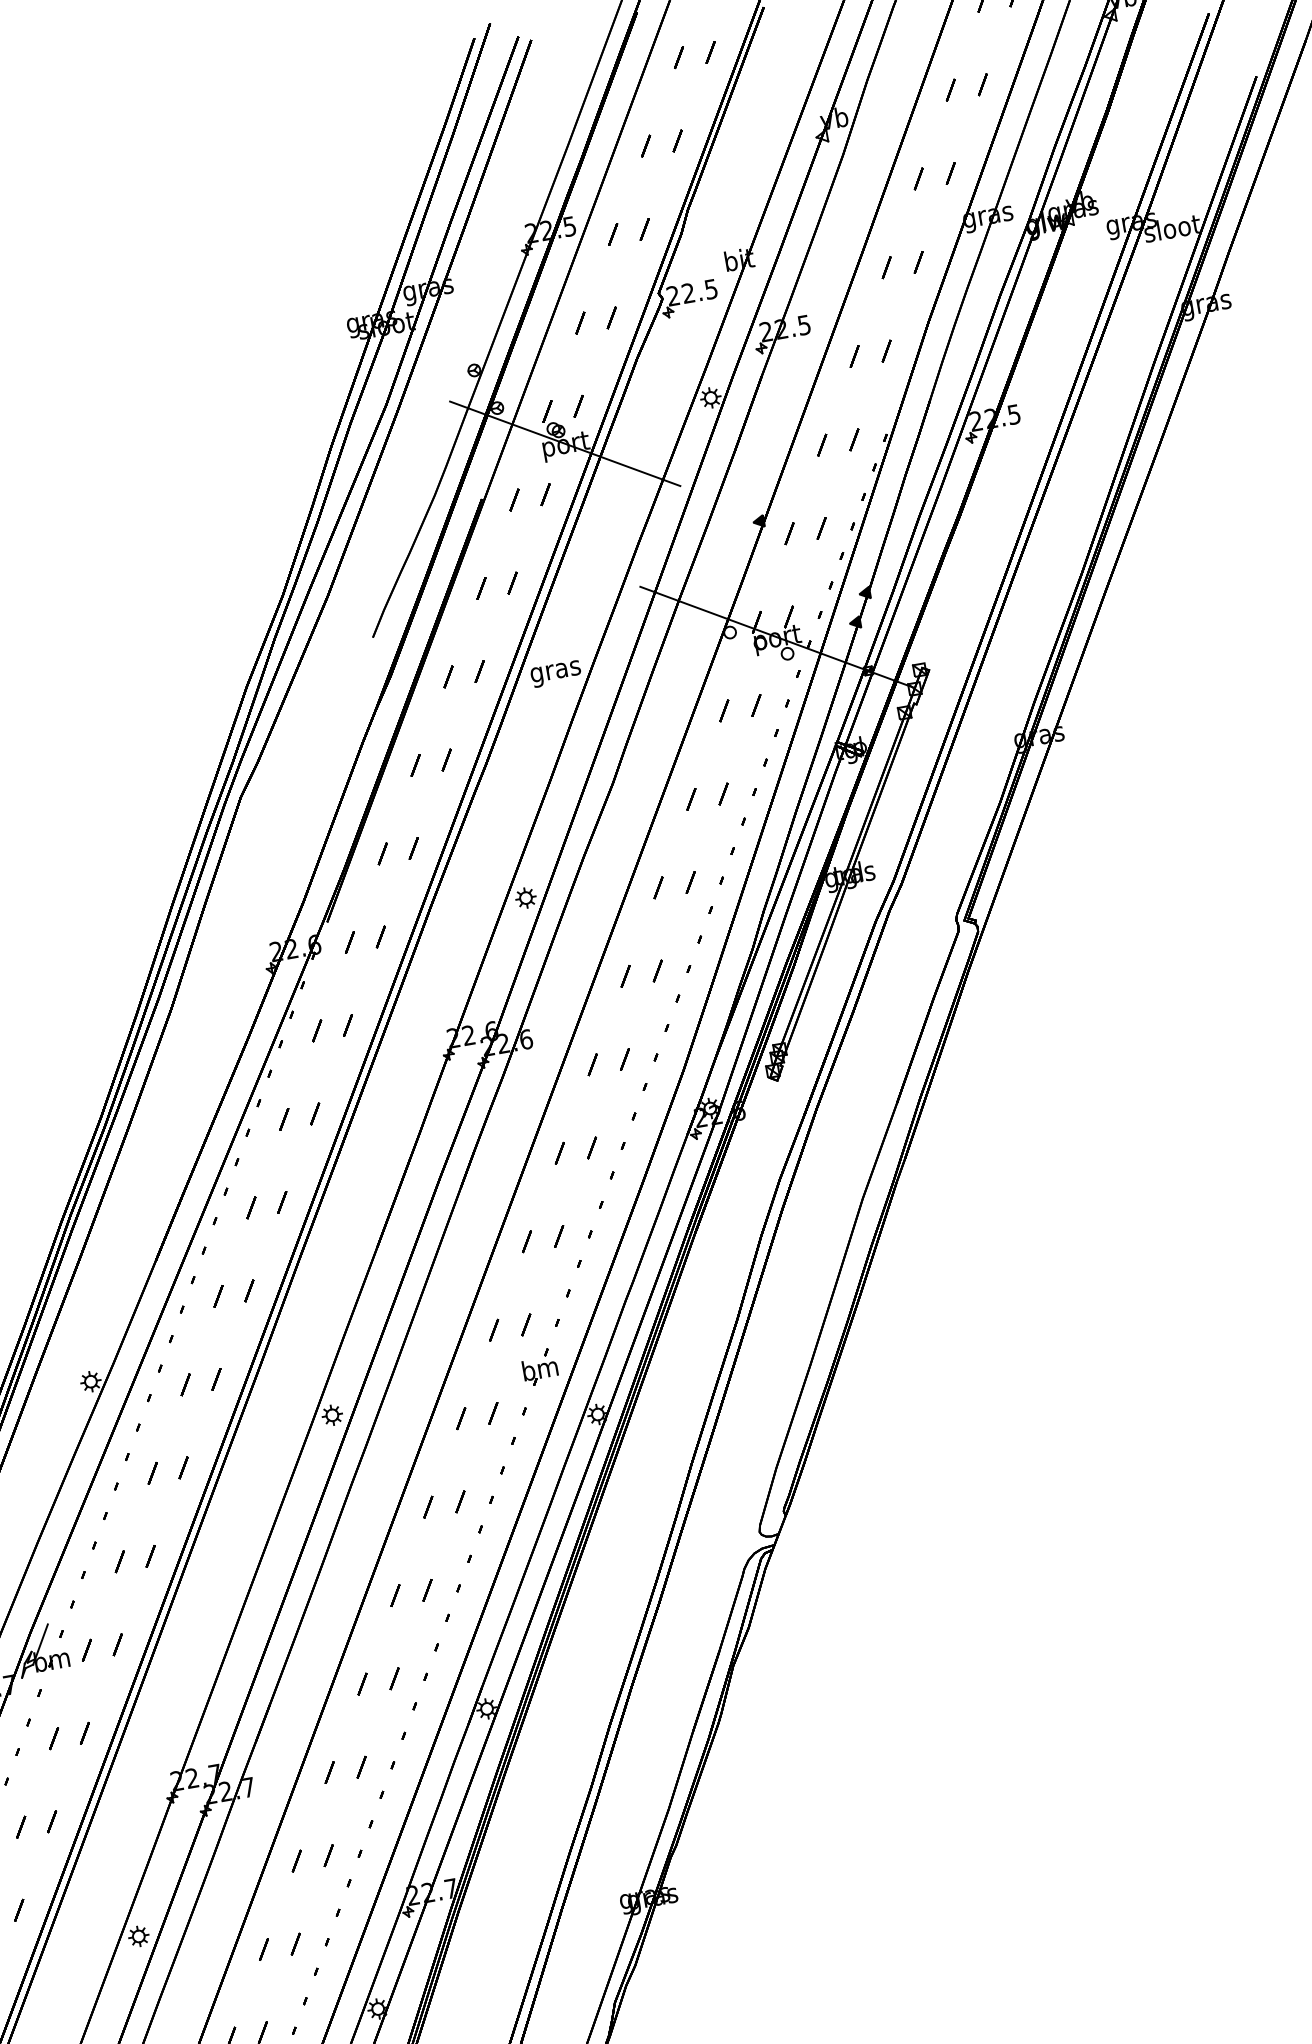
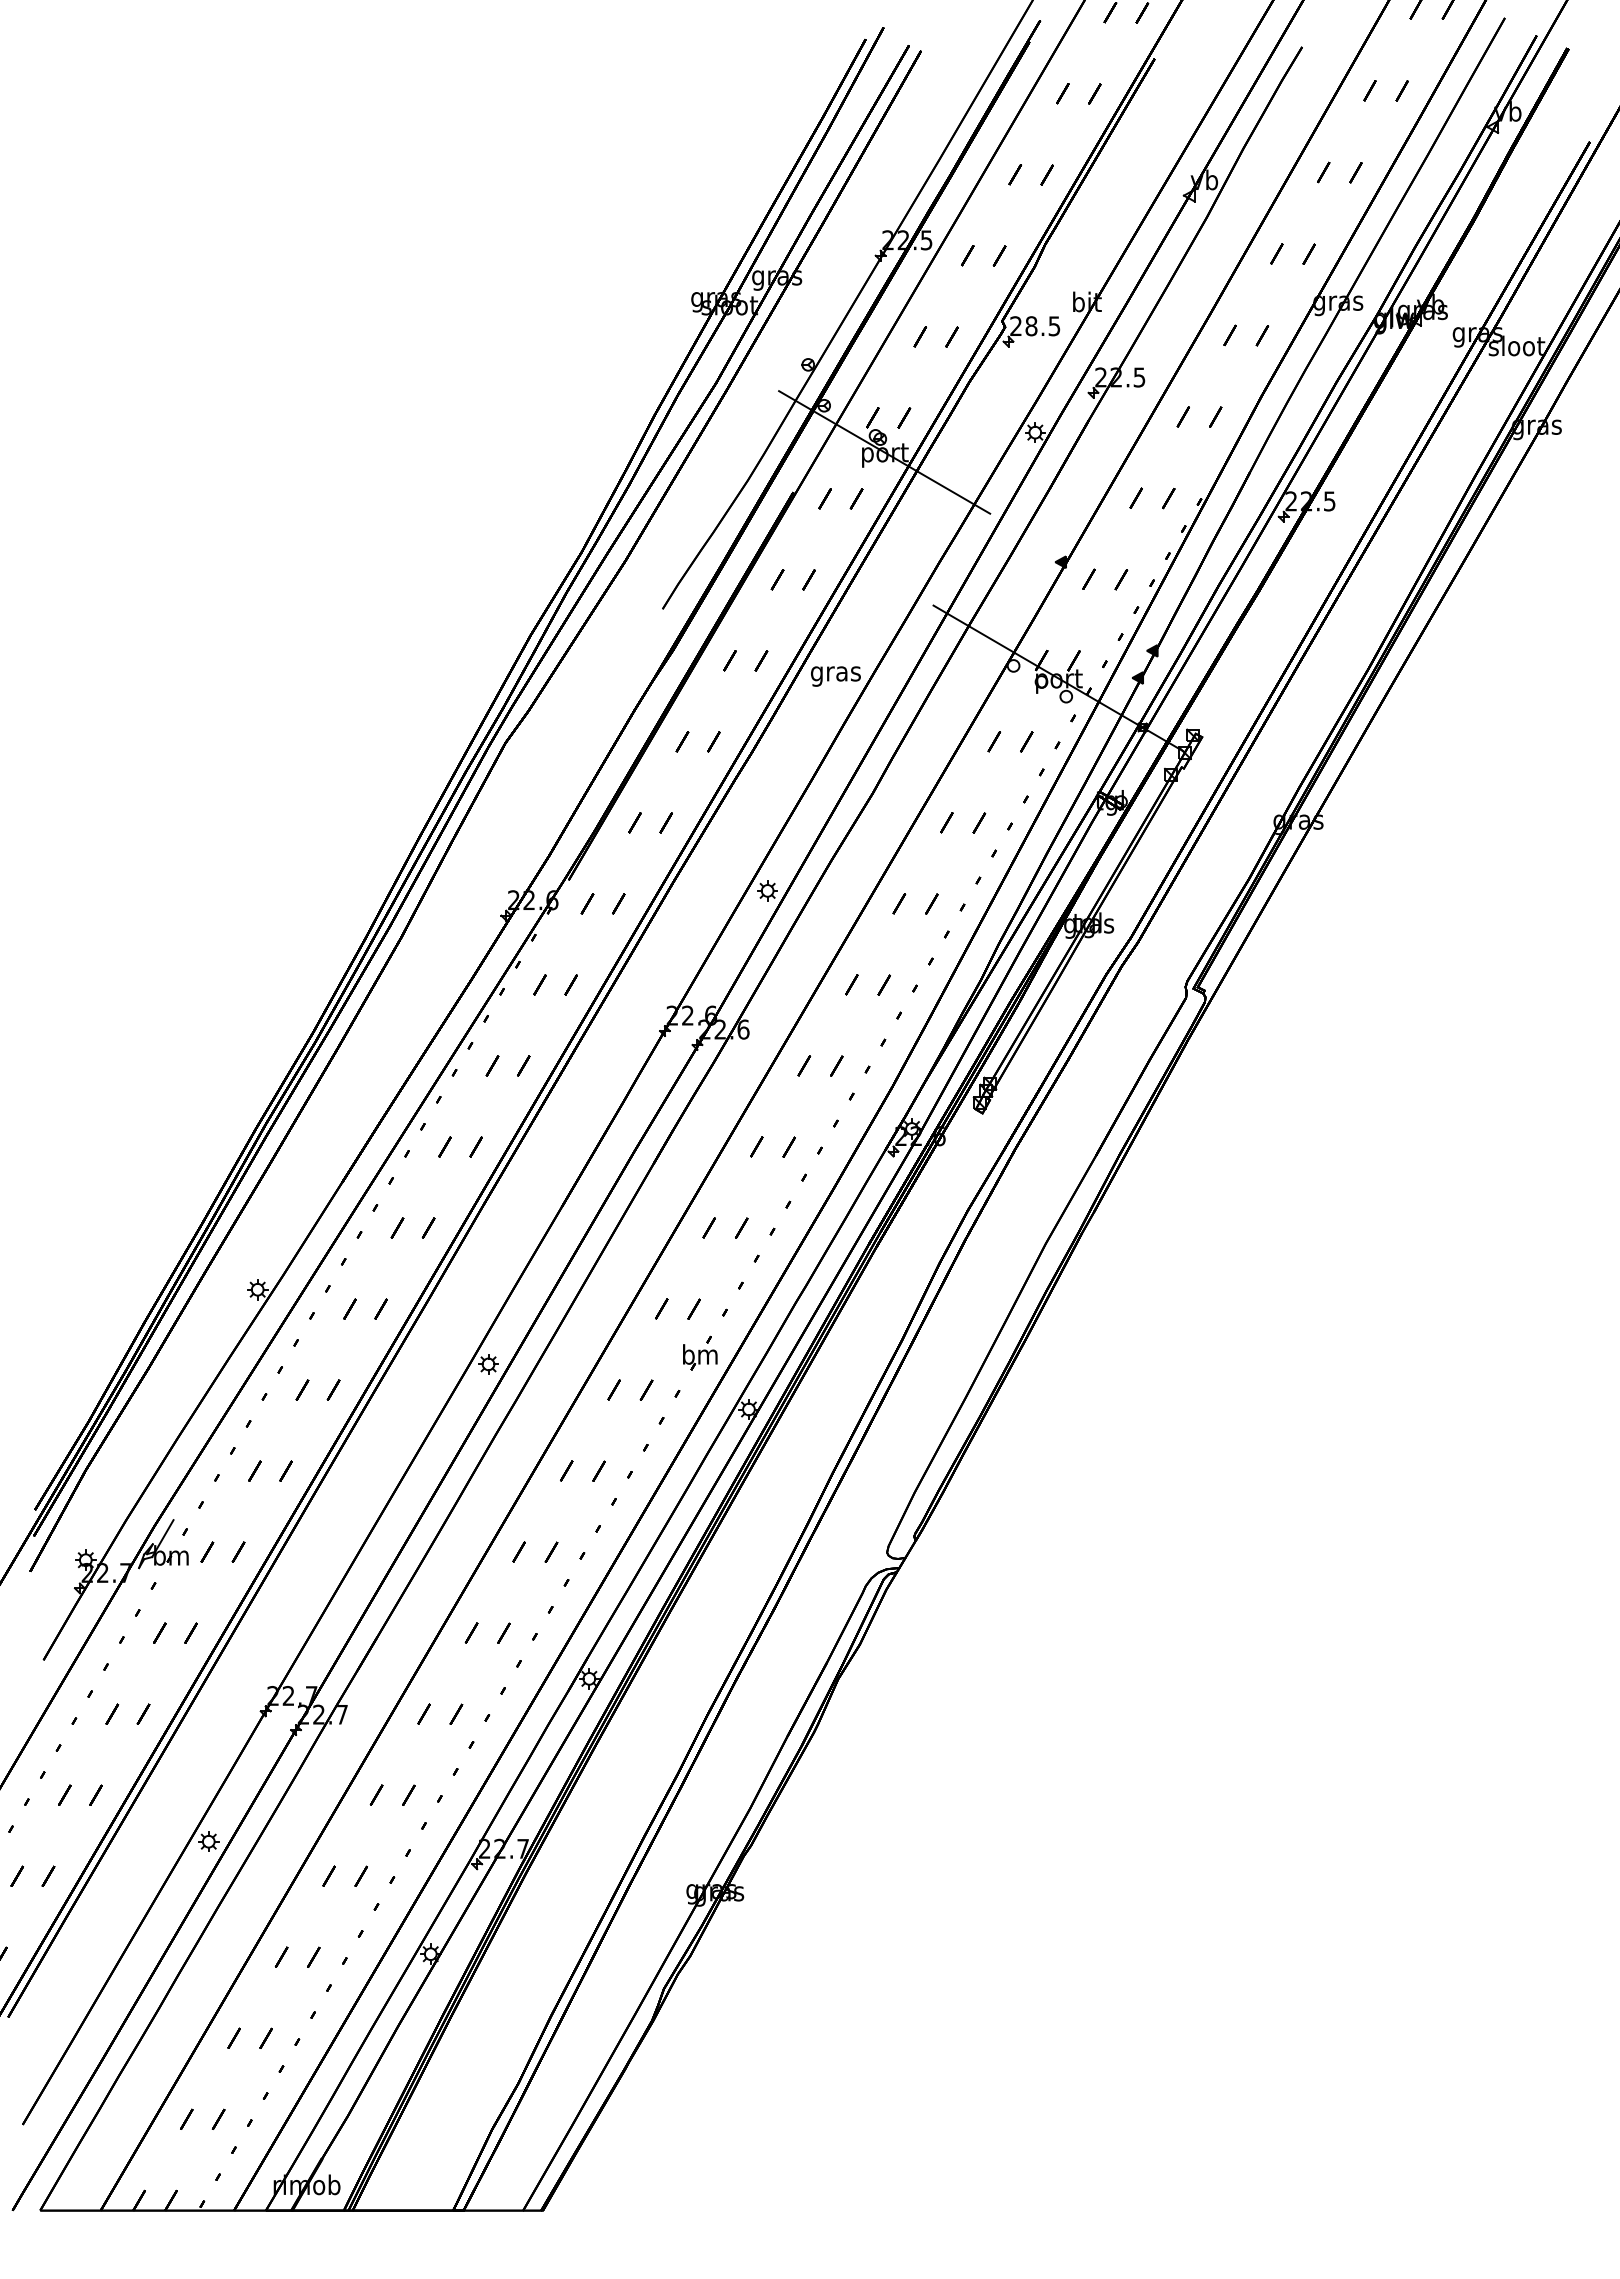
text: (688, 293) -> (1031, 326), 22.5 -> 28.5

